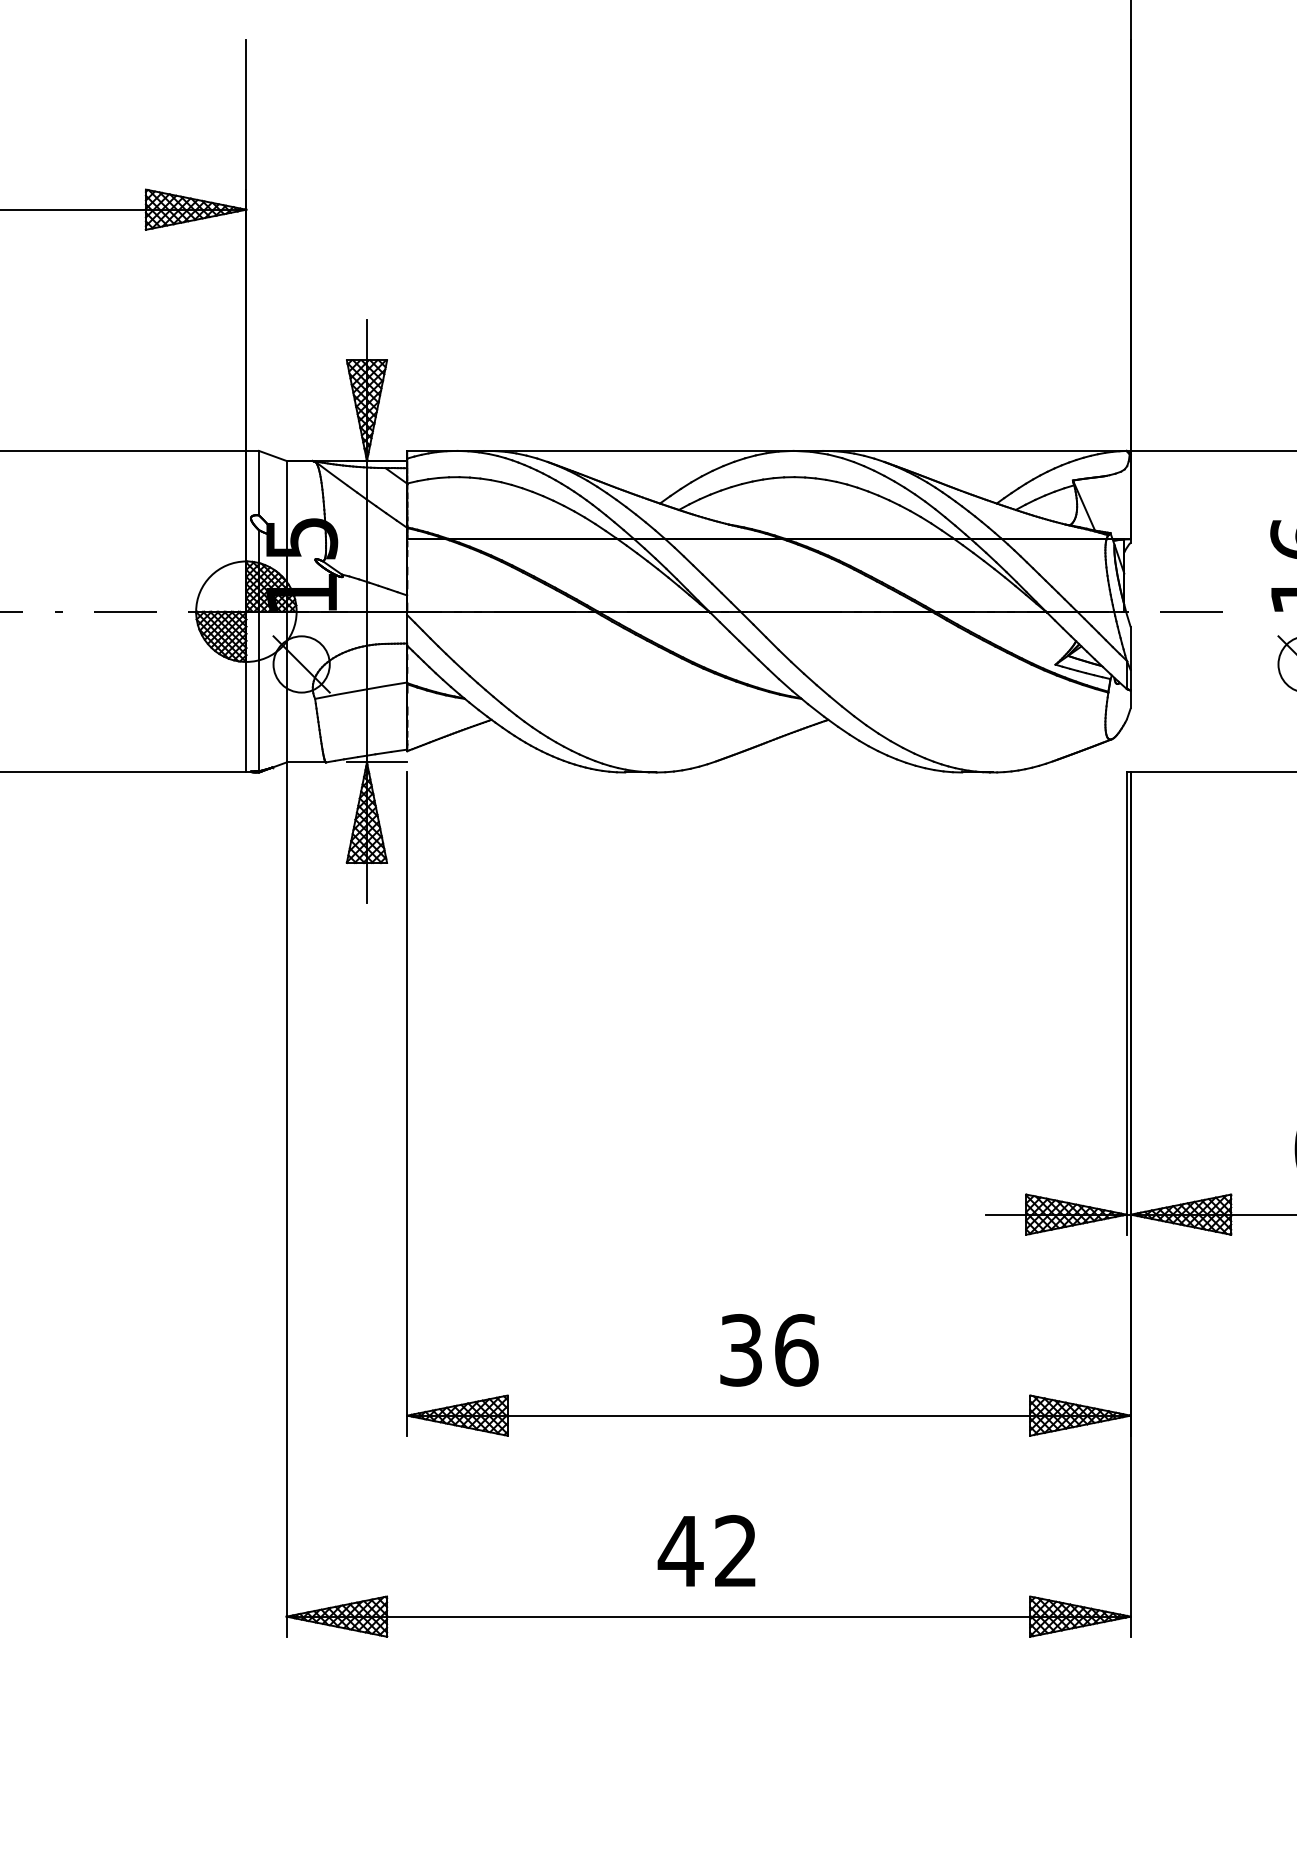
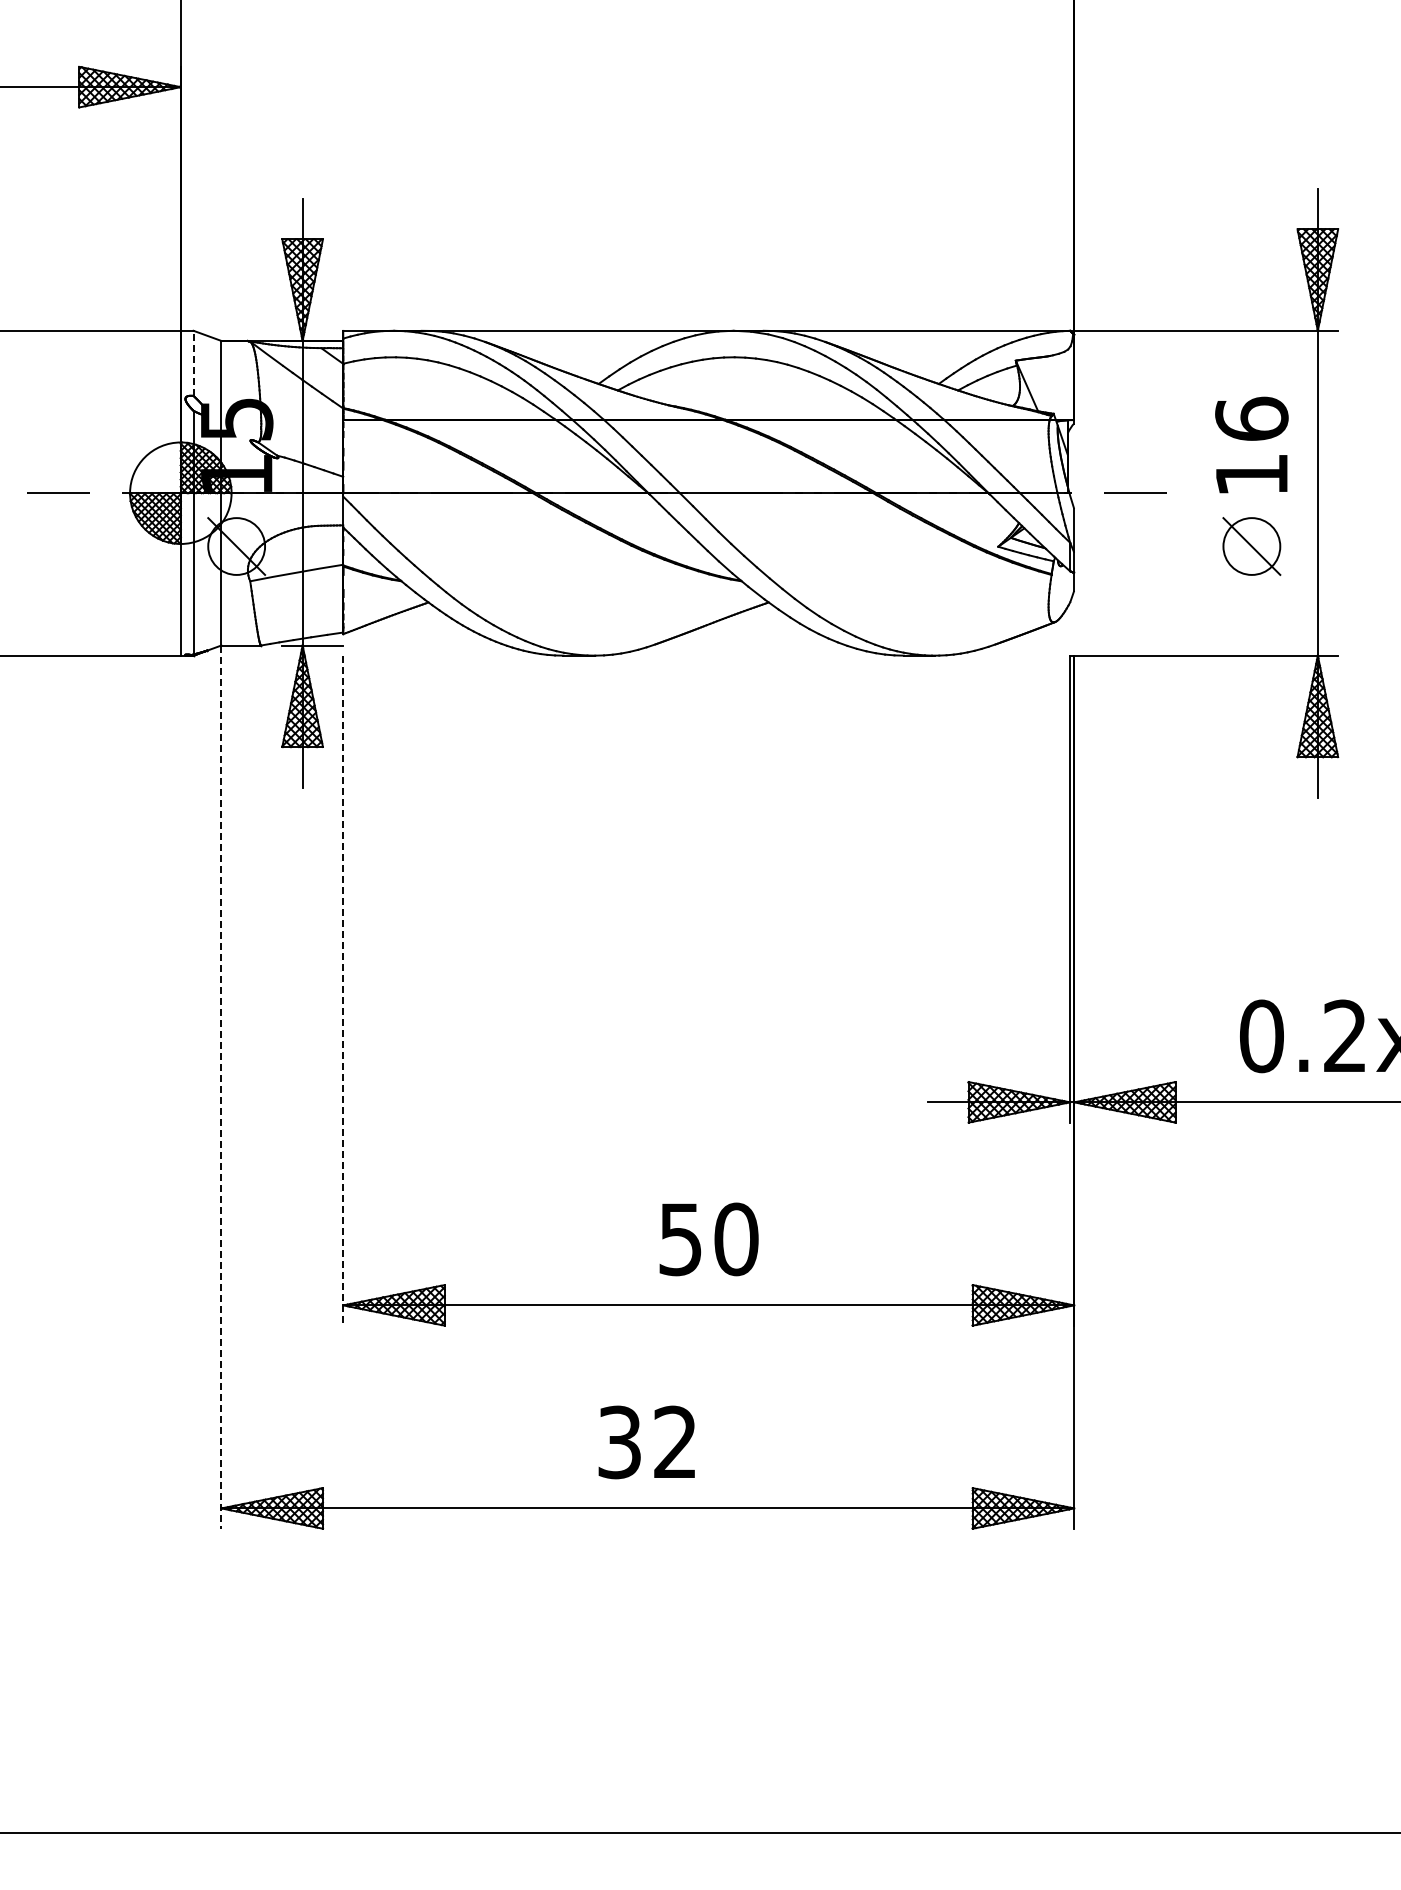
line: (258, 483) -> (193, 363), solid -> dashed
line: (407, 1104) -> (343, 991), solid -> dashed
line: (286, 1199) -> (221, 1087), solid -> dashed
text: (769, 1350) -> (709, 1239), 36 -> 50
text: (680, 1551) -> (619, 1442), 42 -> 32

